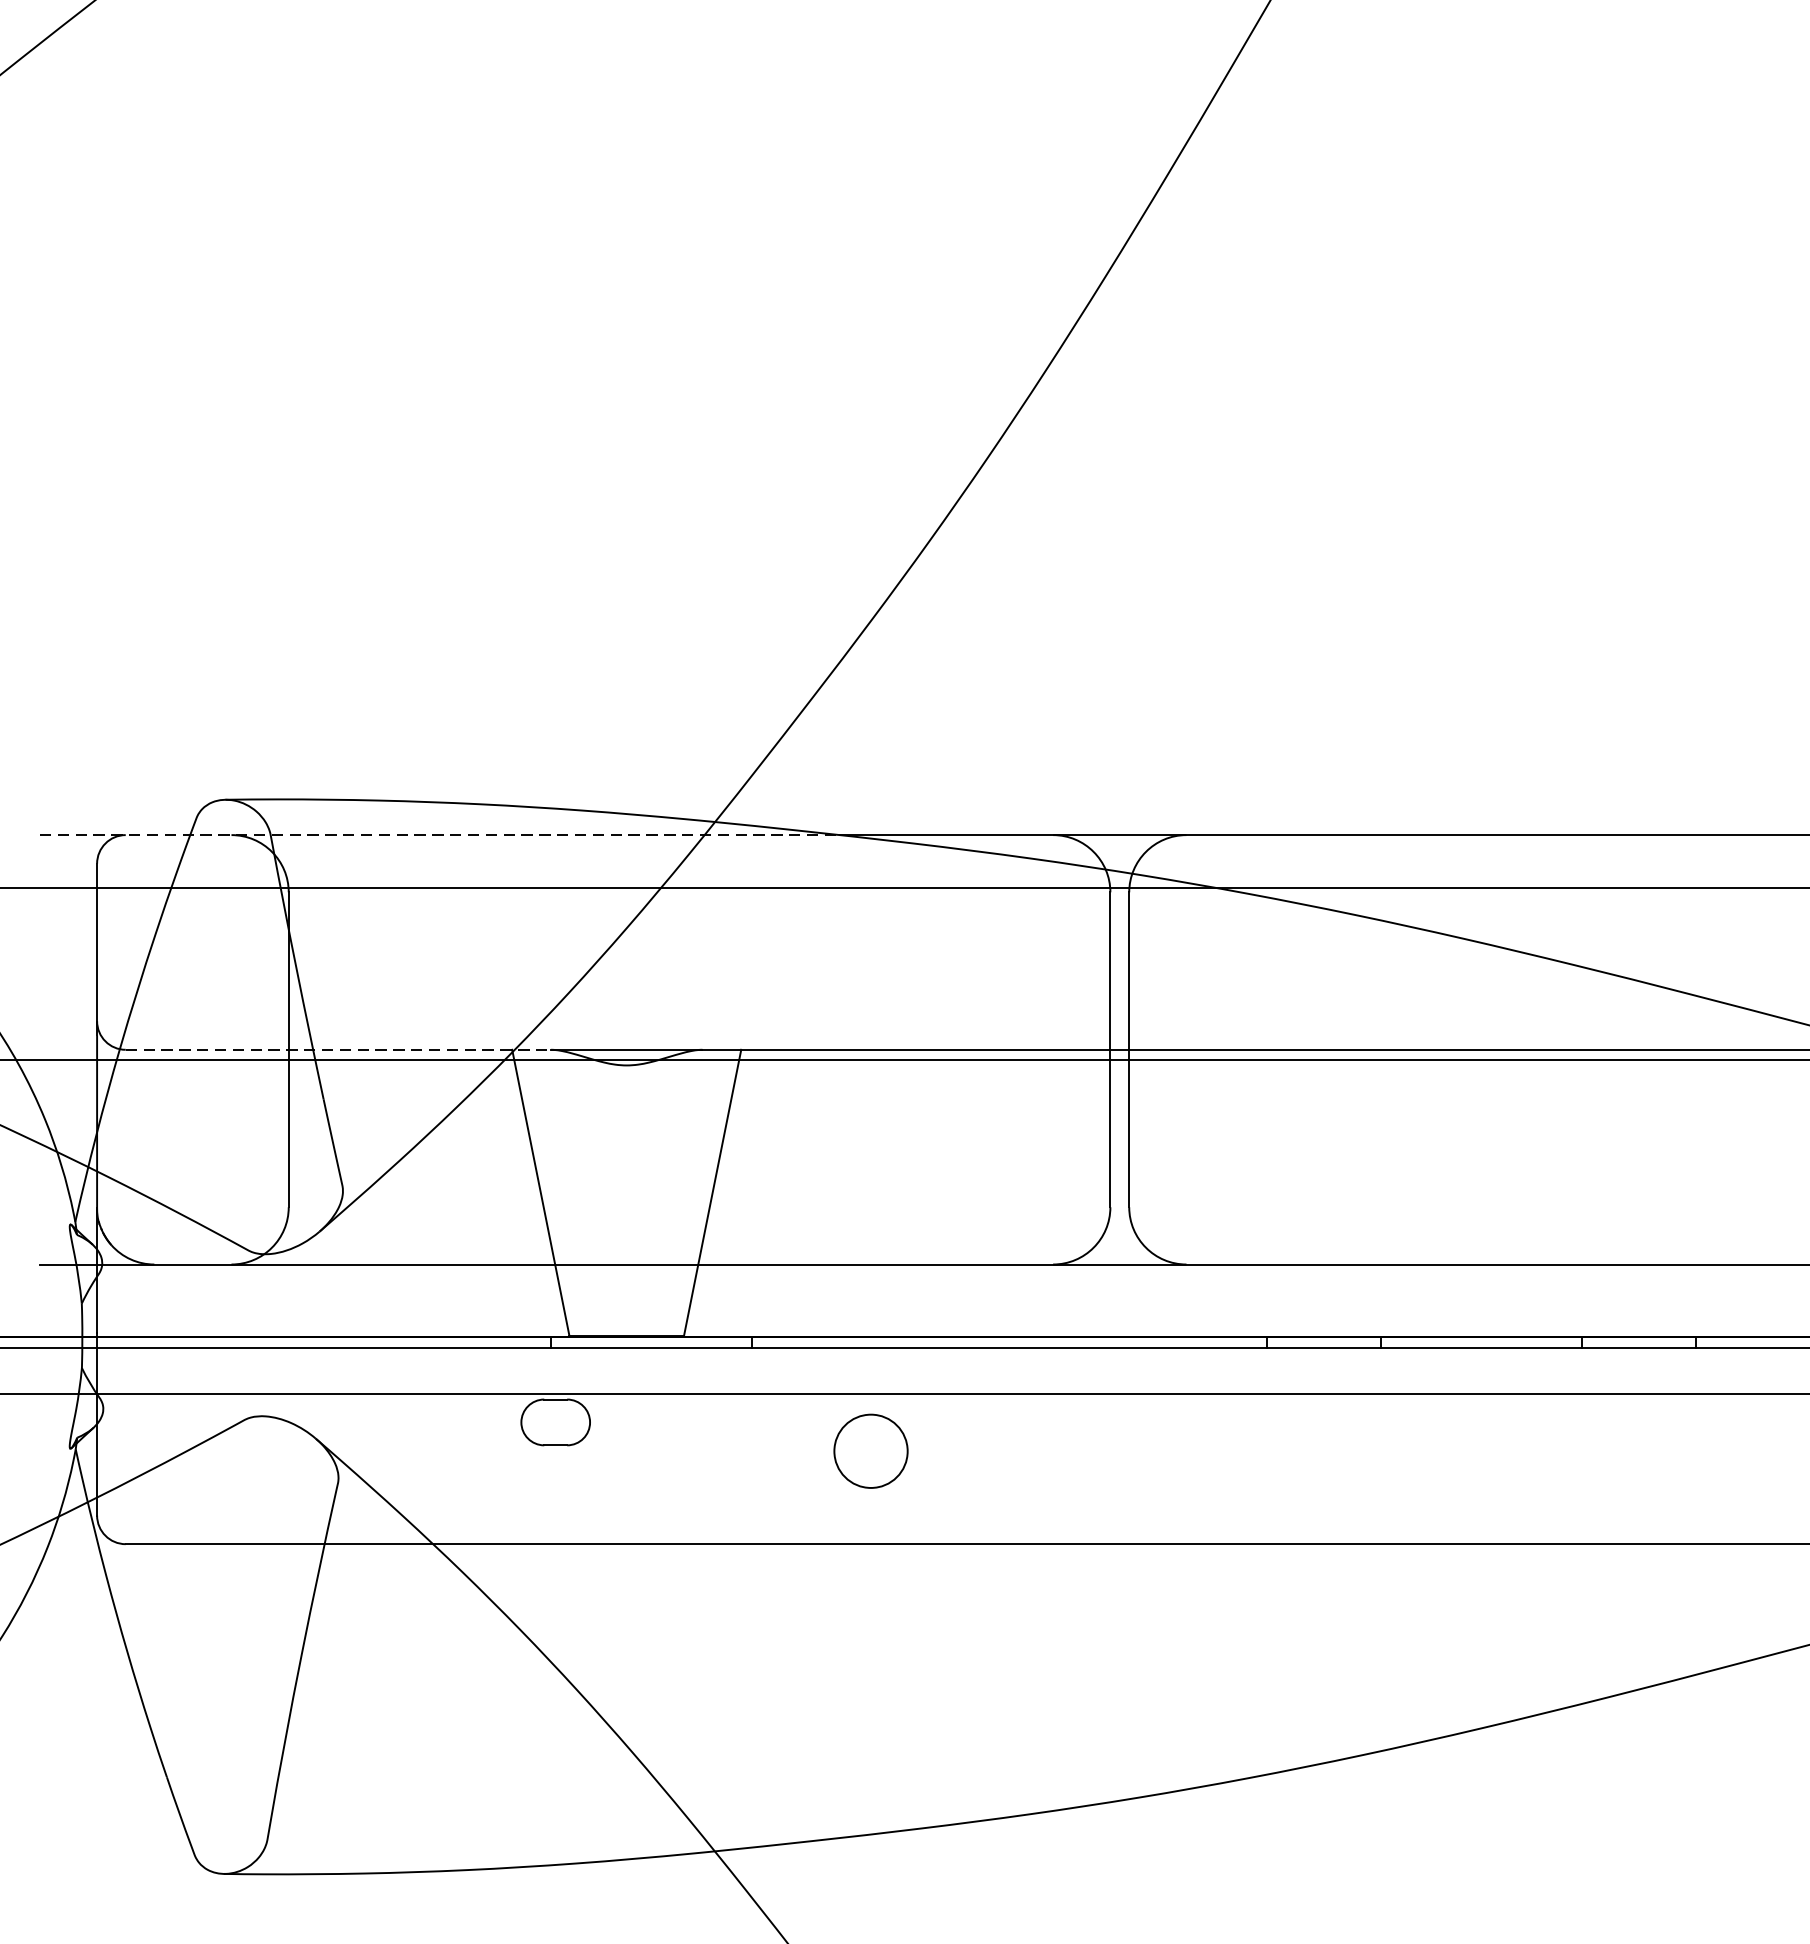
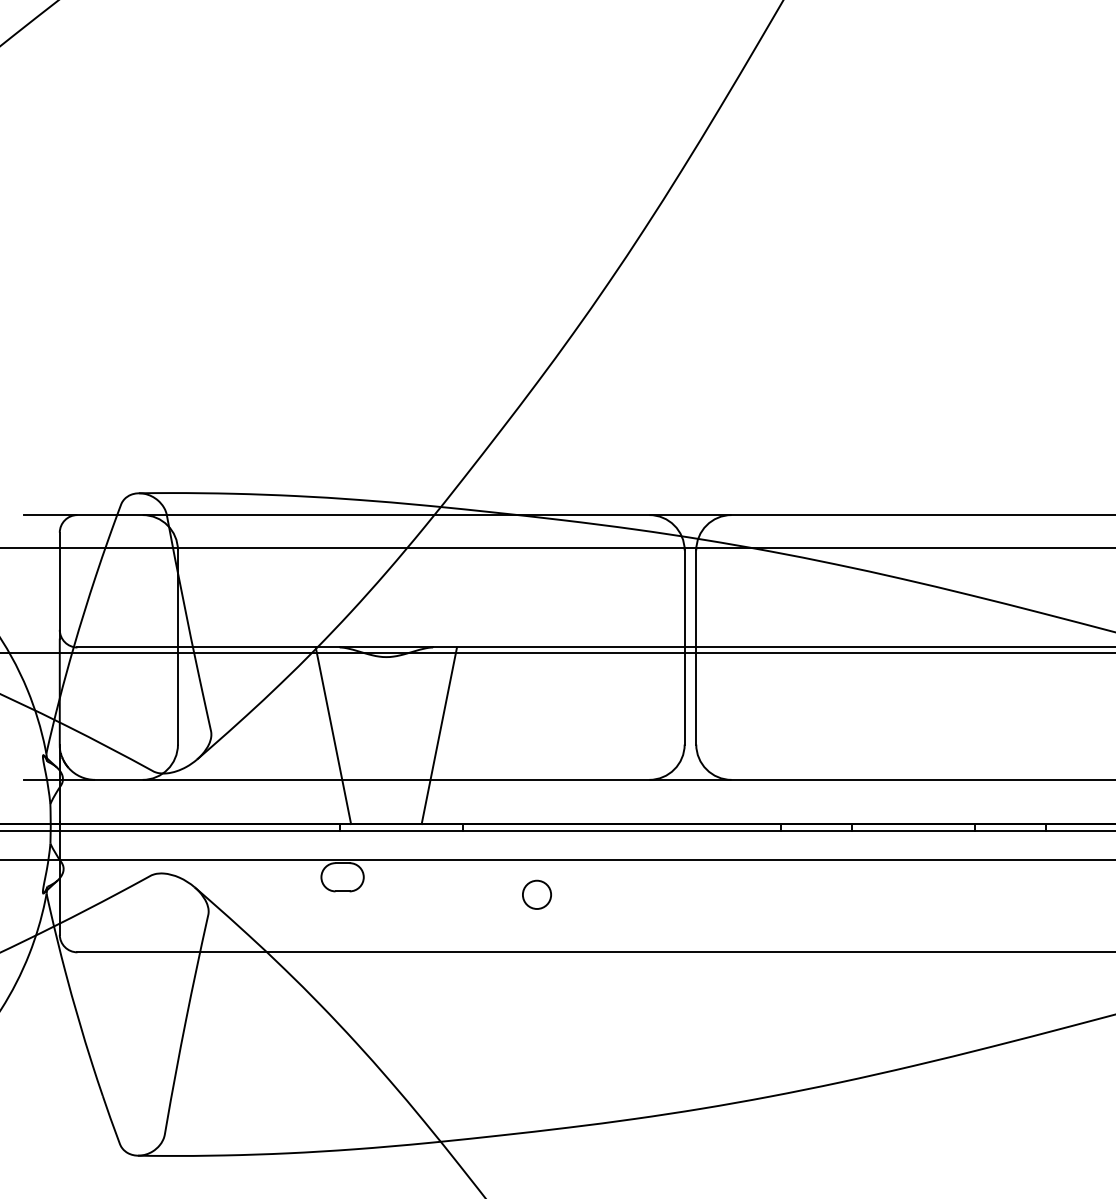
line: (440, 835) -> (271, 515), dashed -> solid
line: (339, 1049) -> (209, 647), dashed -> solid
circle: (870, 1450) -> (536, 894), size x0.62

